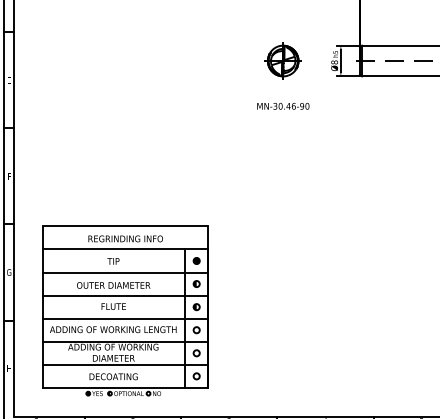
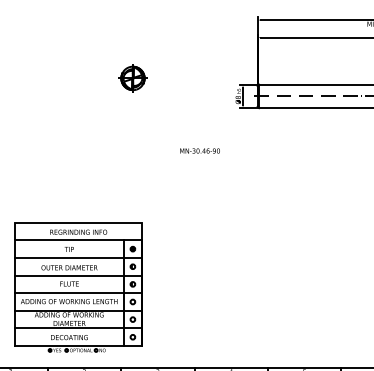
part: (282, 61) -> (132, 78), moved
text: (282, 105) -> (199, 150), moved

